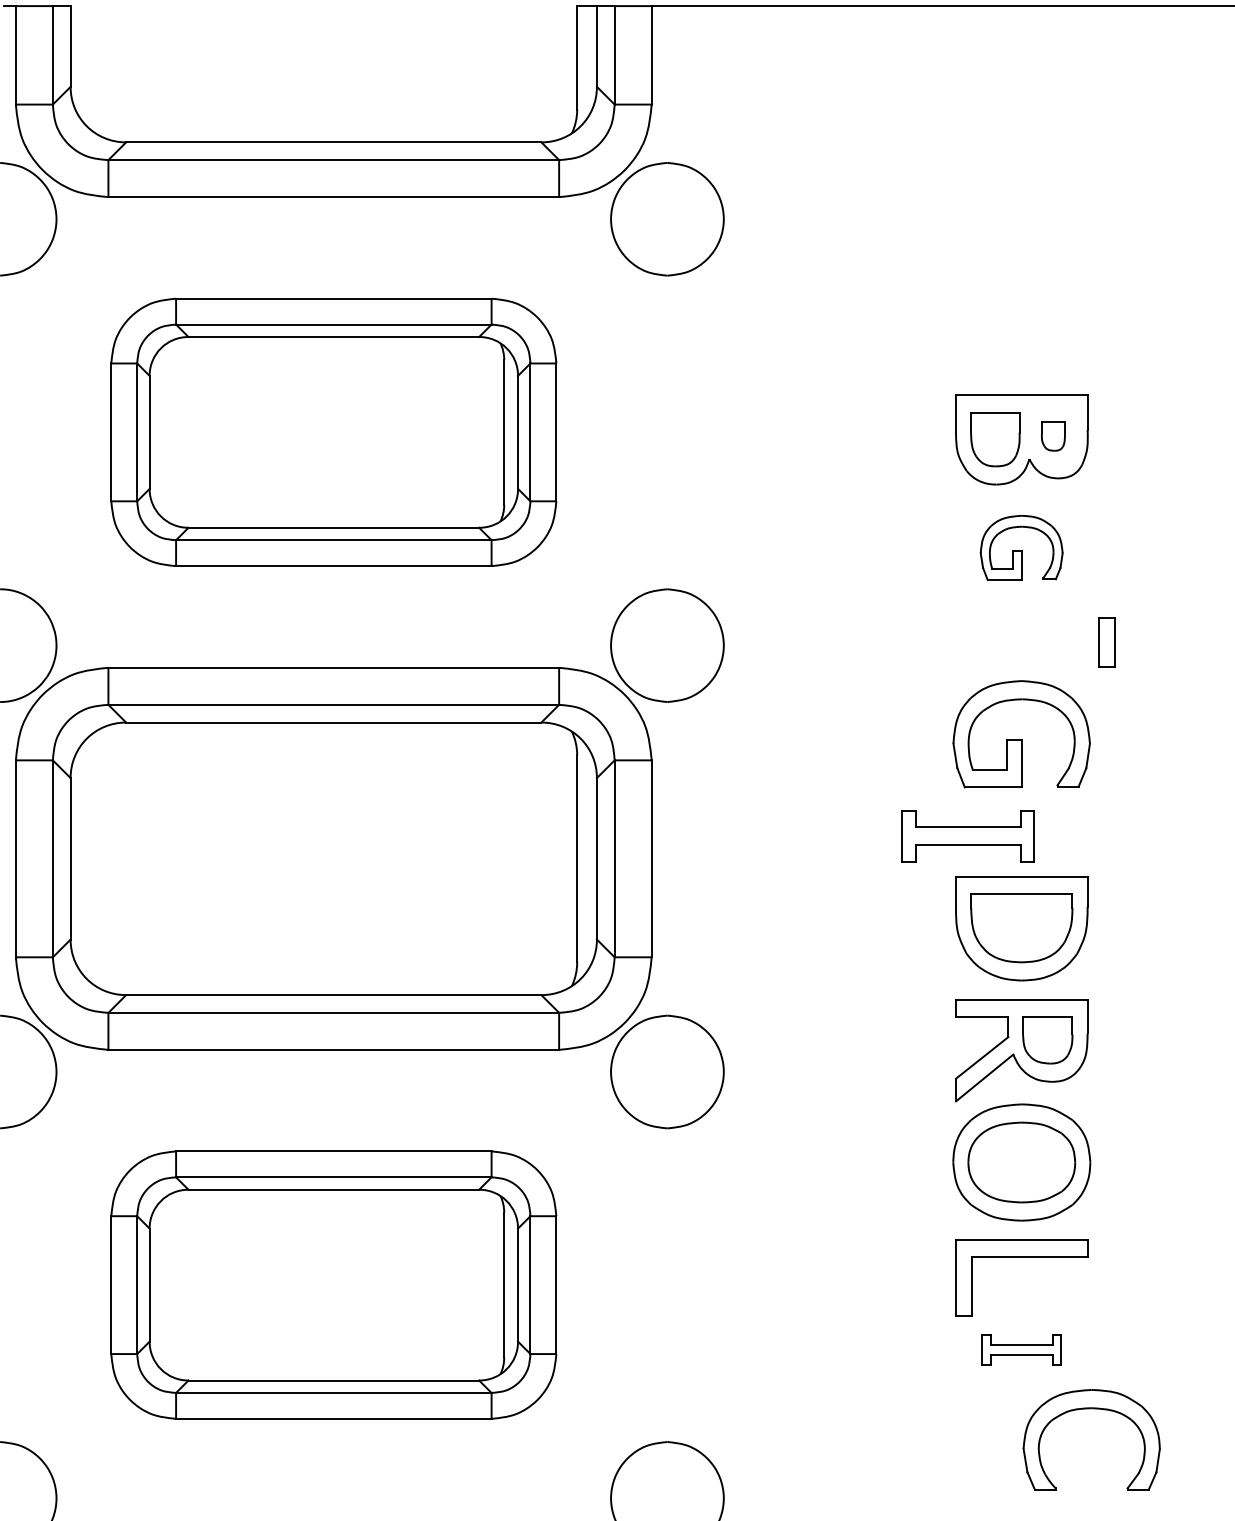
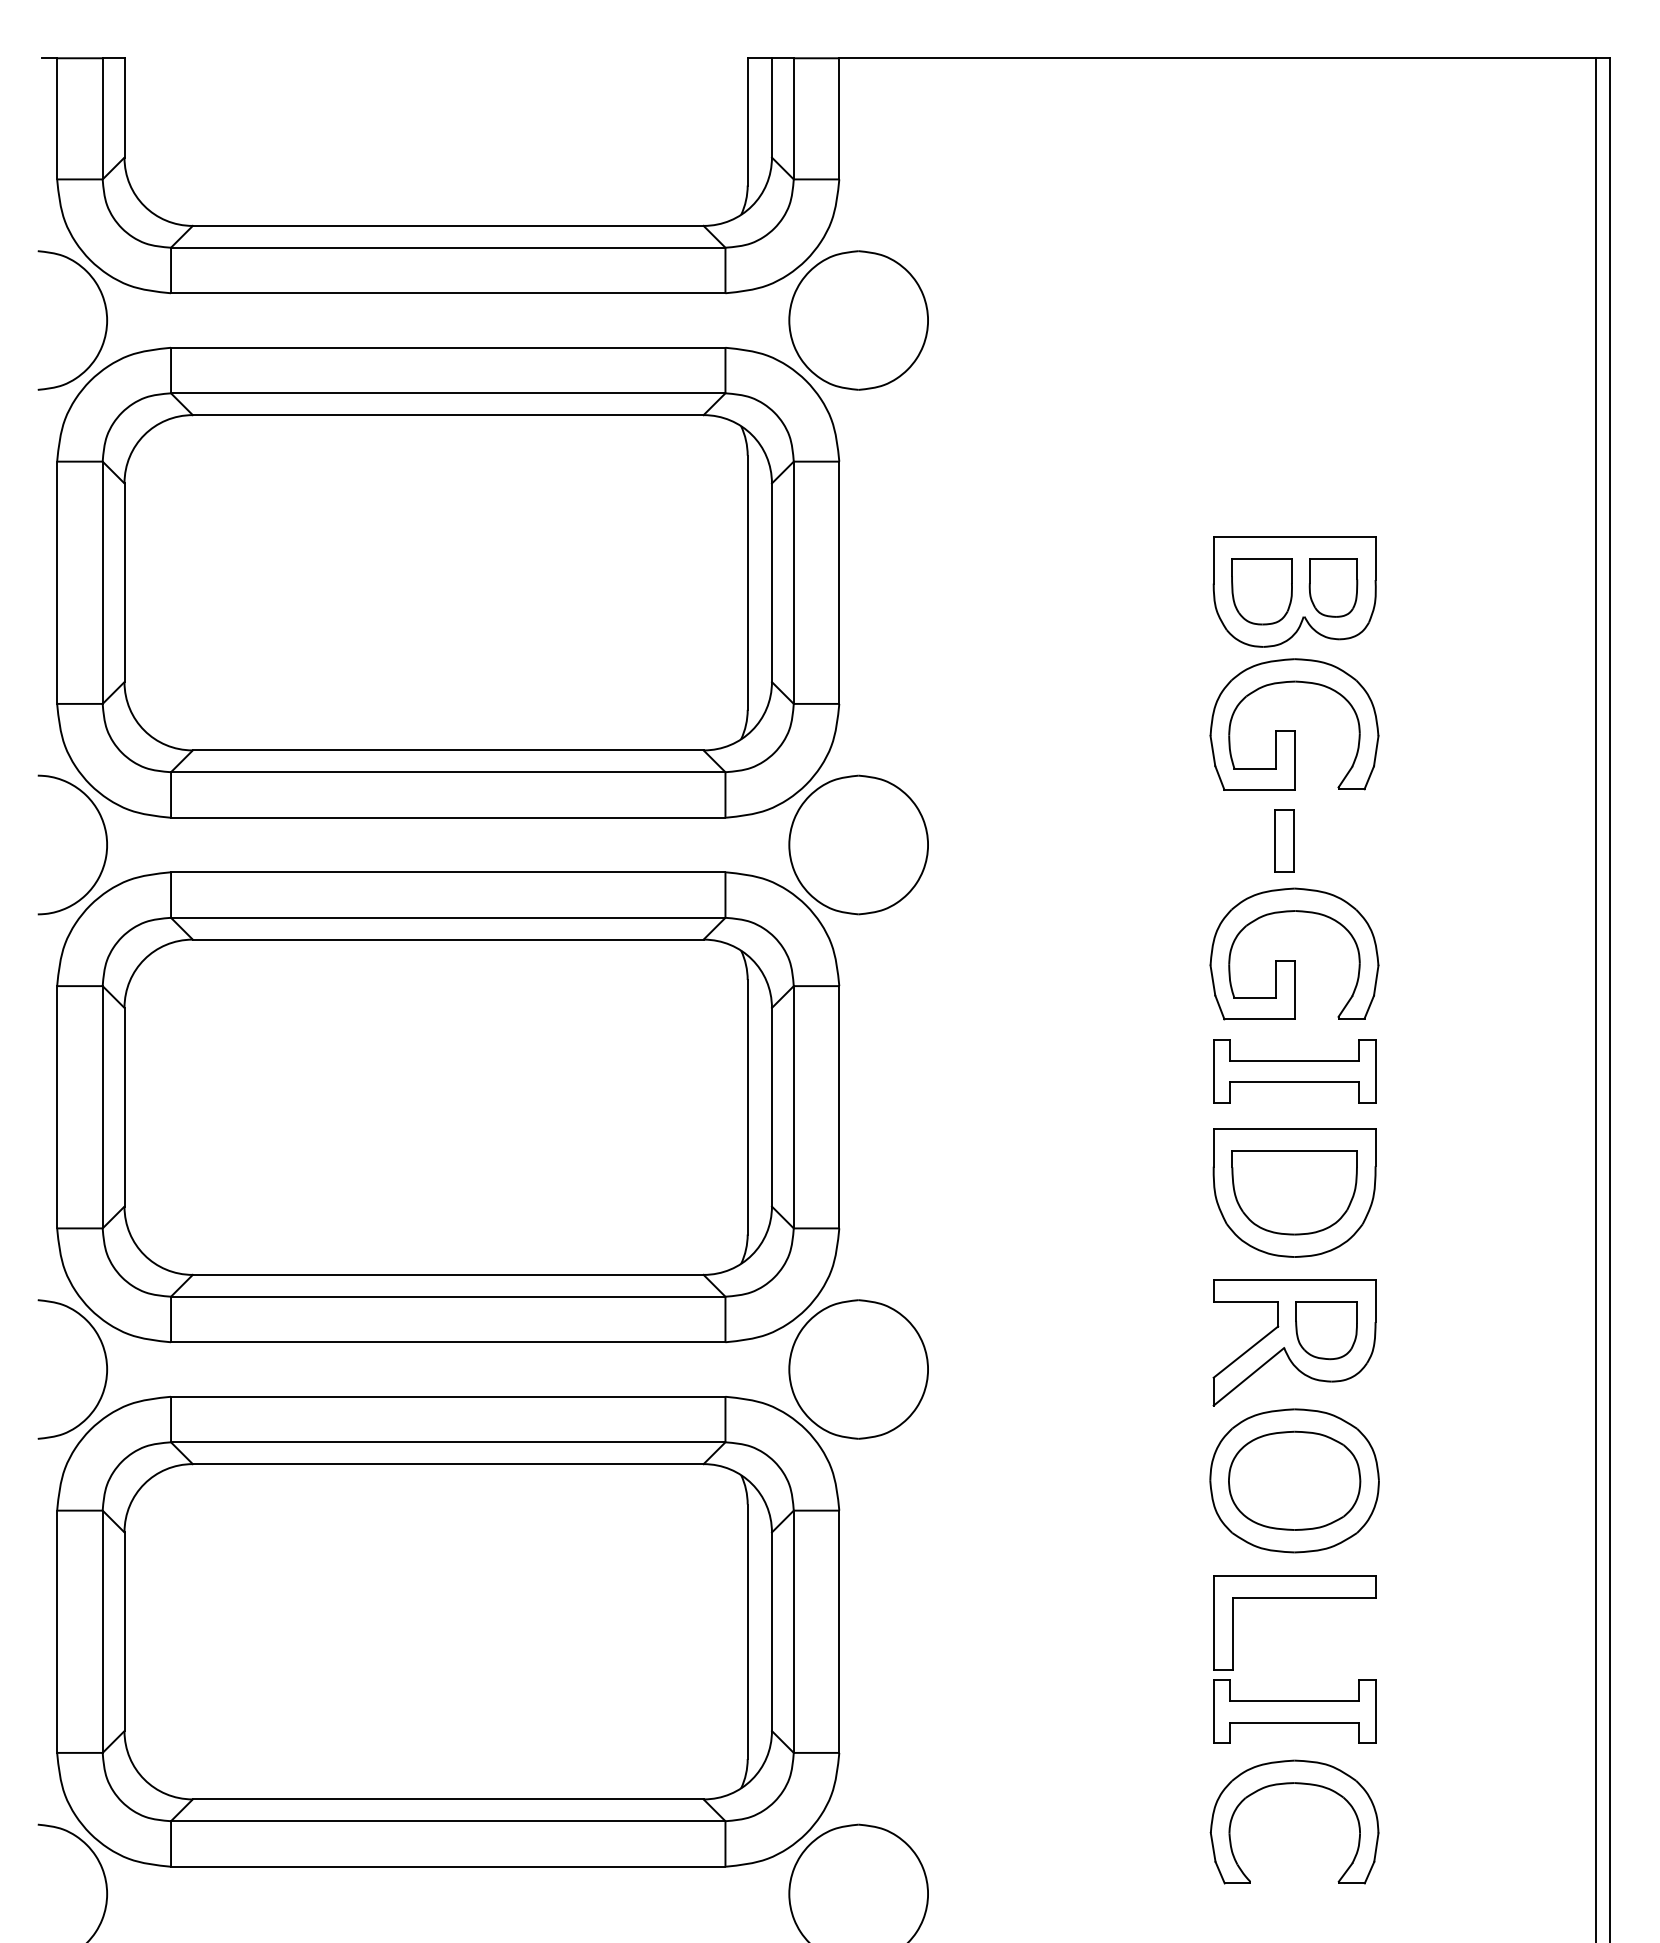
part: (333, 432) -> (448, 582), size x1.43
part: (1053, 436) -> (1333, 587), size x1.67
part: (1021, 547) -> (1294, 724), size x1.67
part: (1107, 641) -> (1284, 840), moved
part: (968, 836) -> (1294, 1071), moved
part: (333, 1284) -> (448, 1631), size x1.43
part: (1021, 1350) -> (1294, 1711), size x1.67
part: (1093, 1409) -> (1296, 1784), moved

